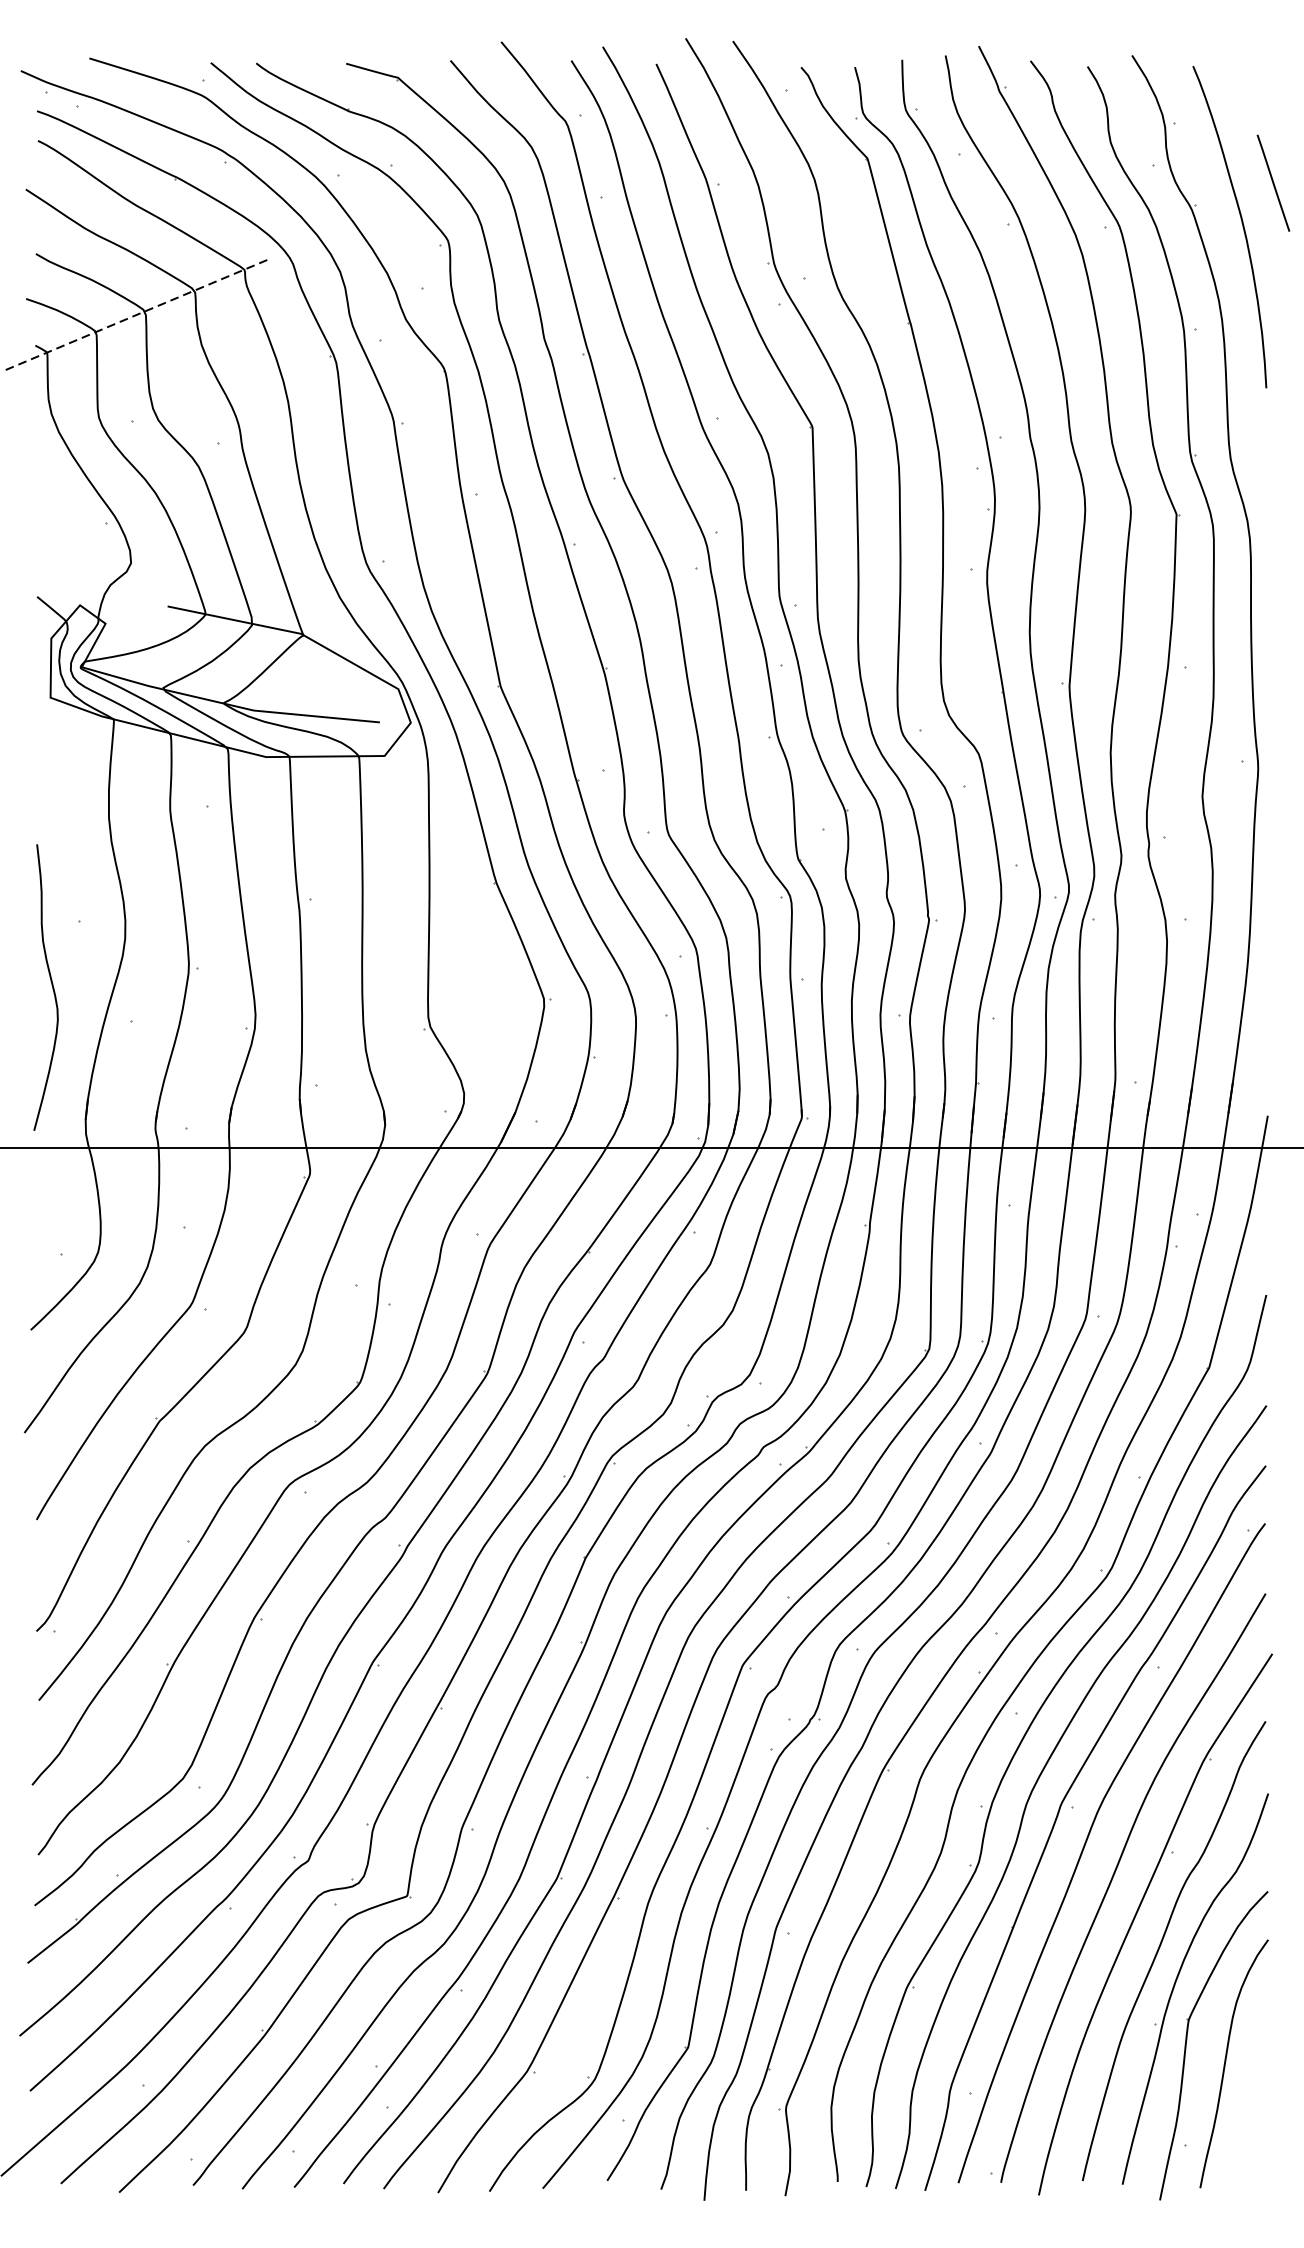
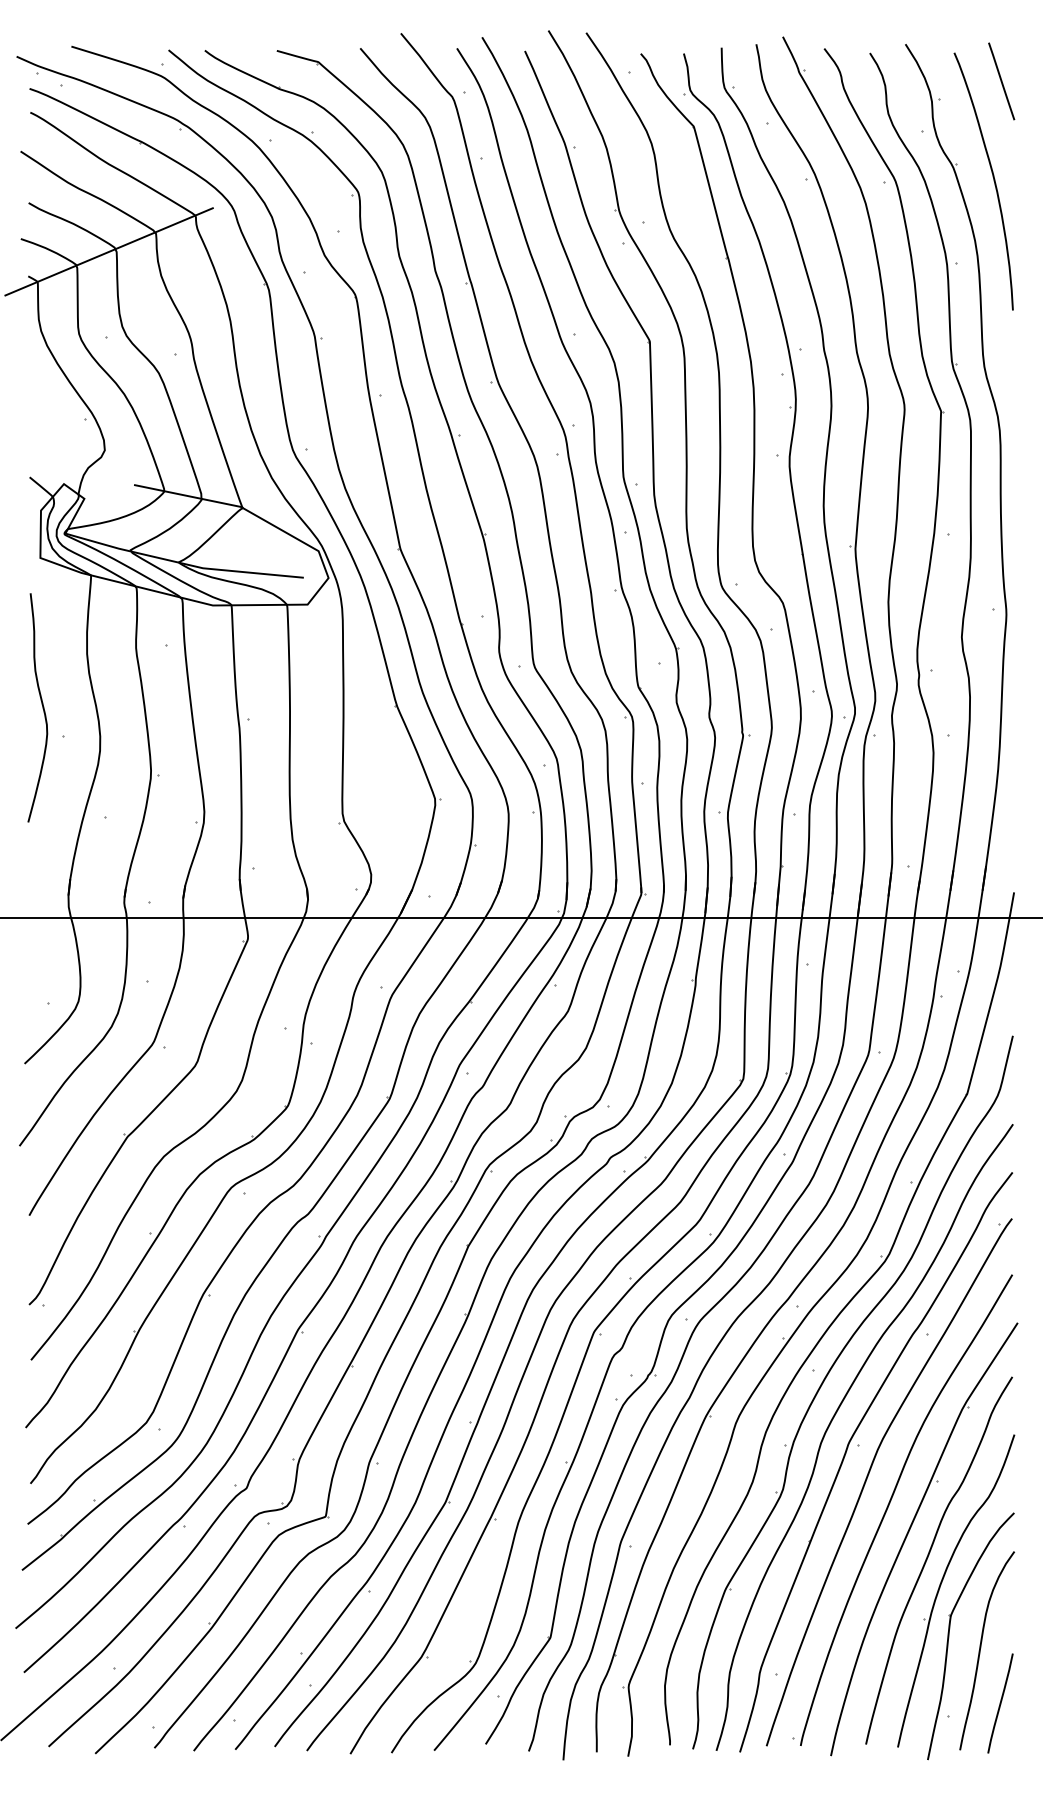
line: (1273, 183) -> (1001, 81), moved
line: (135, 315) -> (108, 252), dashed -> solid
curve: (50, 983) -> (41, 704), moved
line: (1250, 2129) -> (1000, 1703), added

